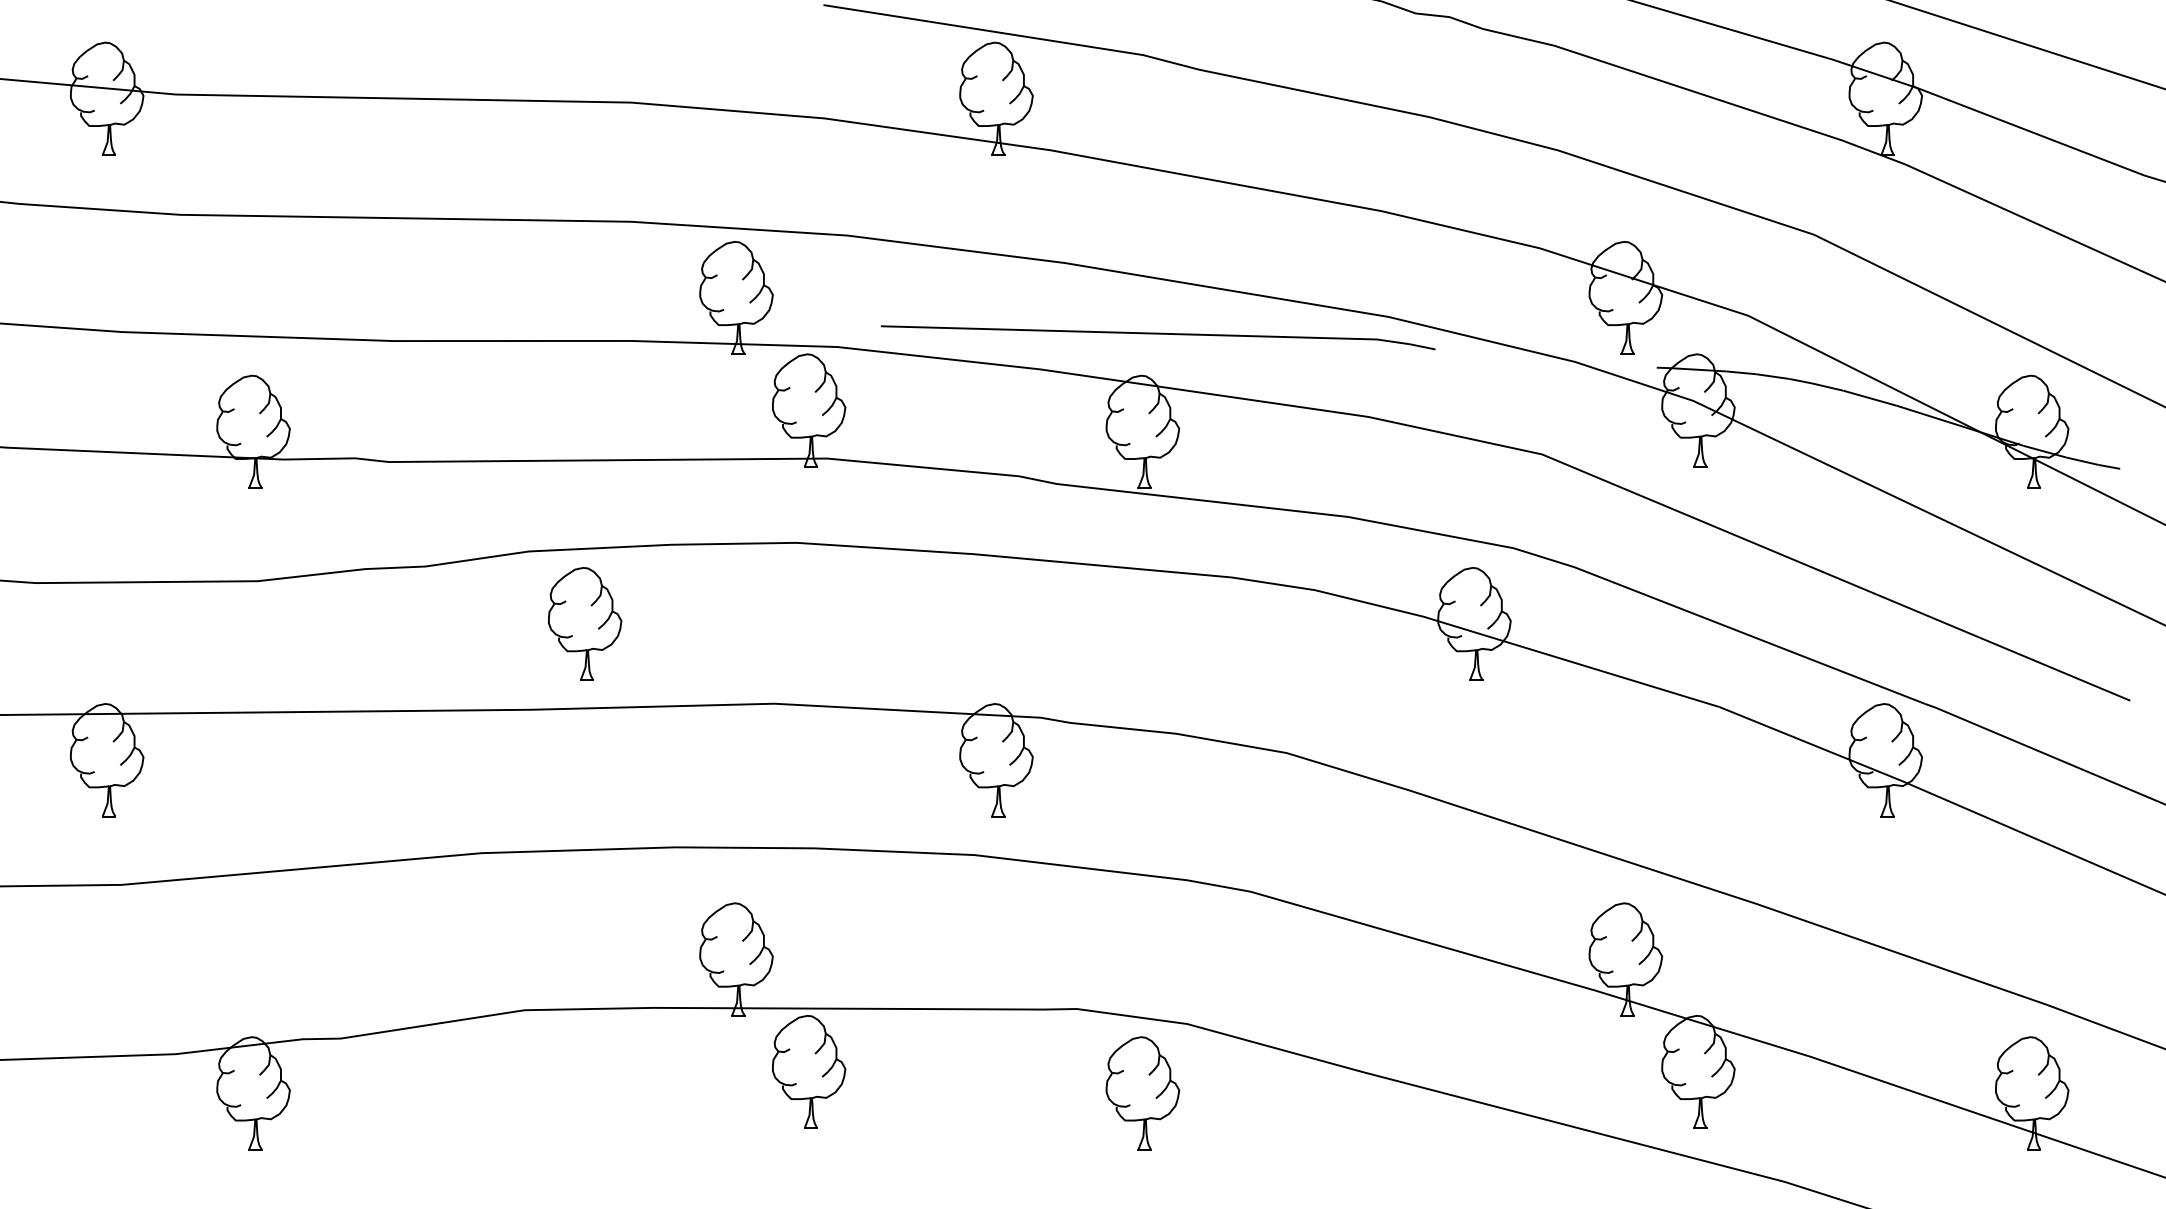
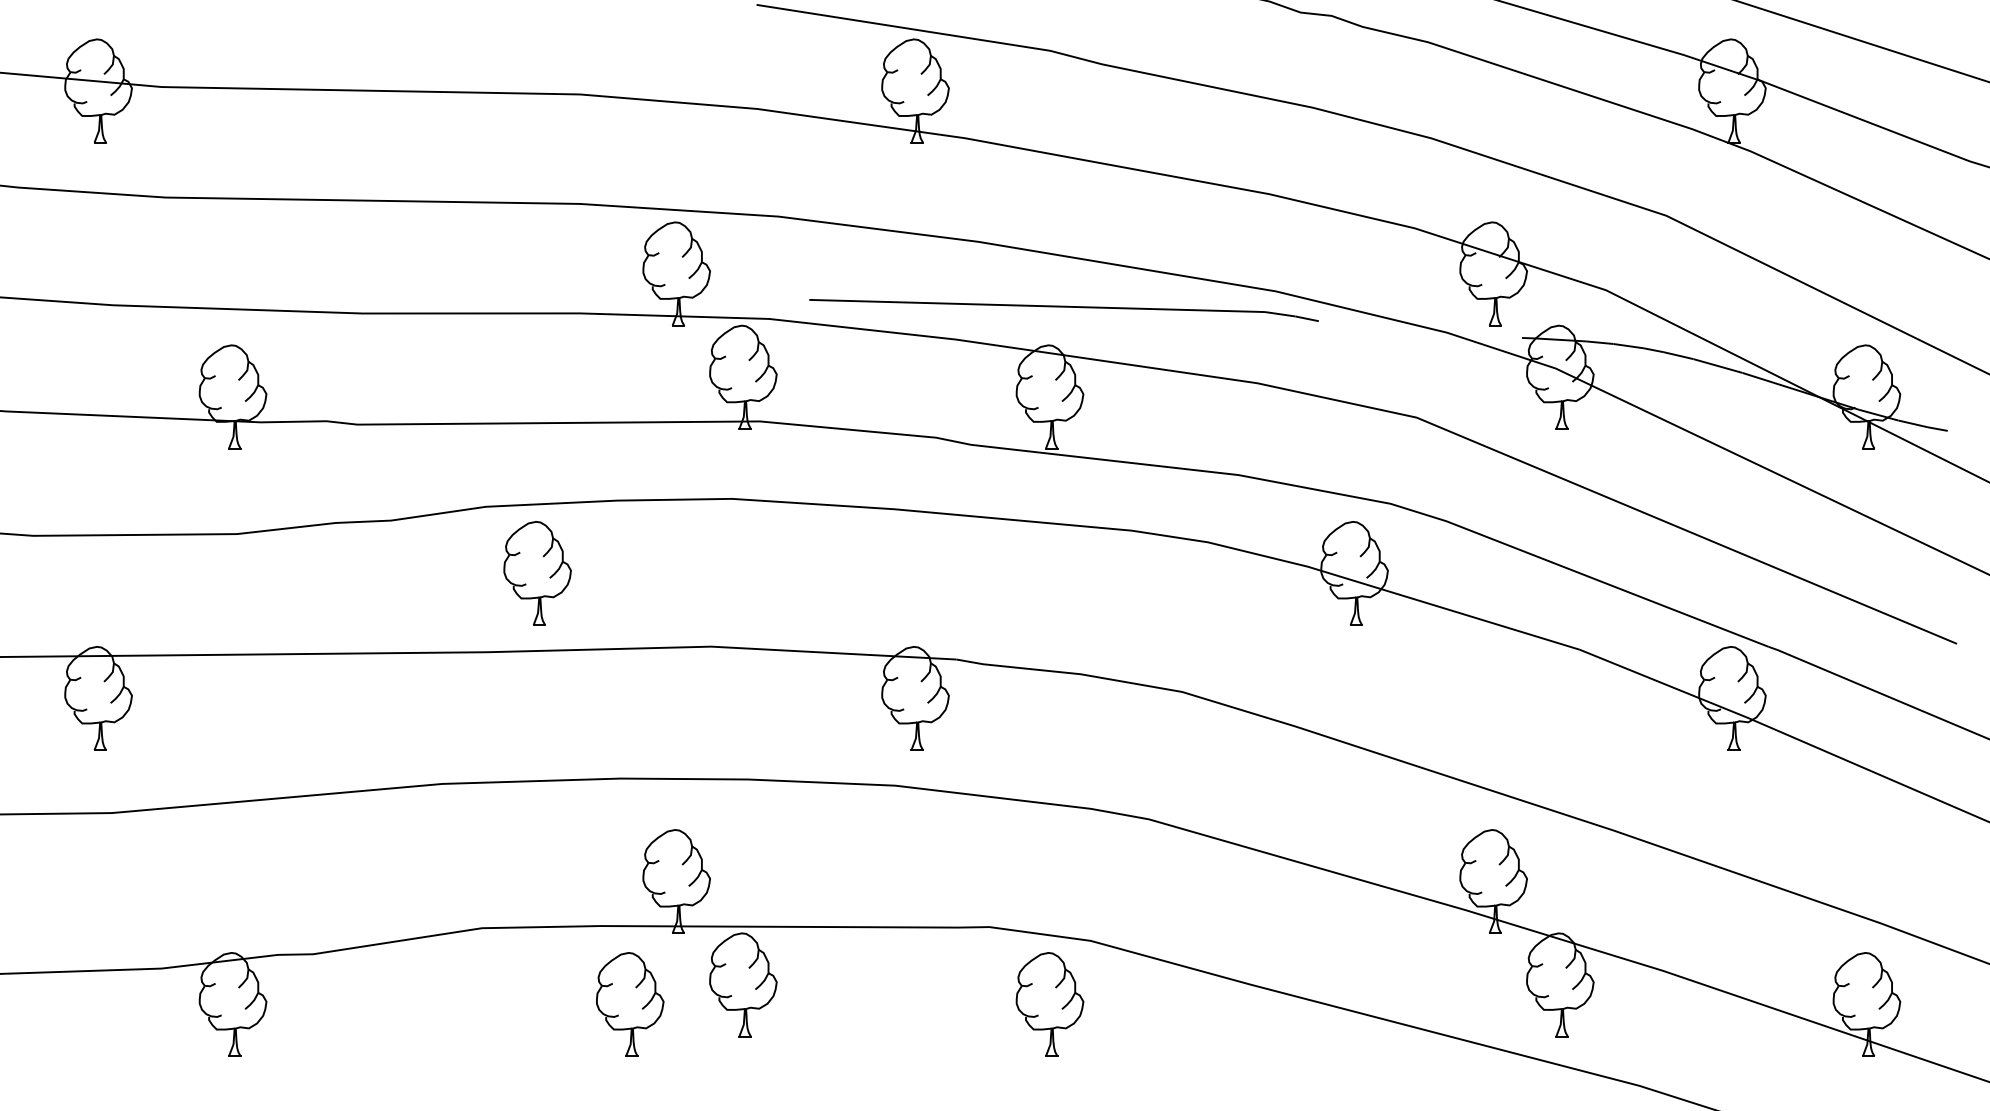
part: (685, 1093) -> (629, 1004), added

